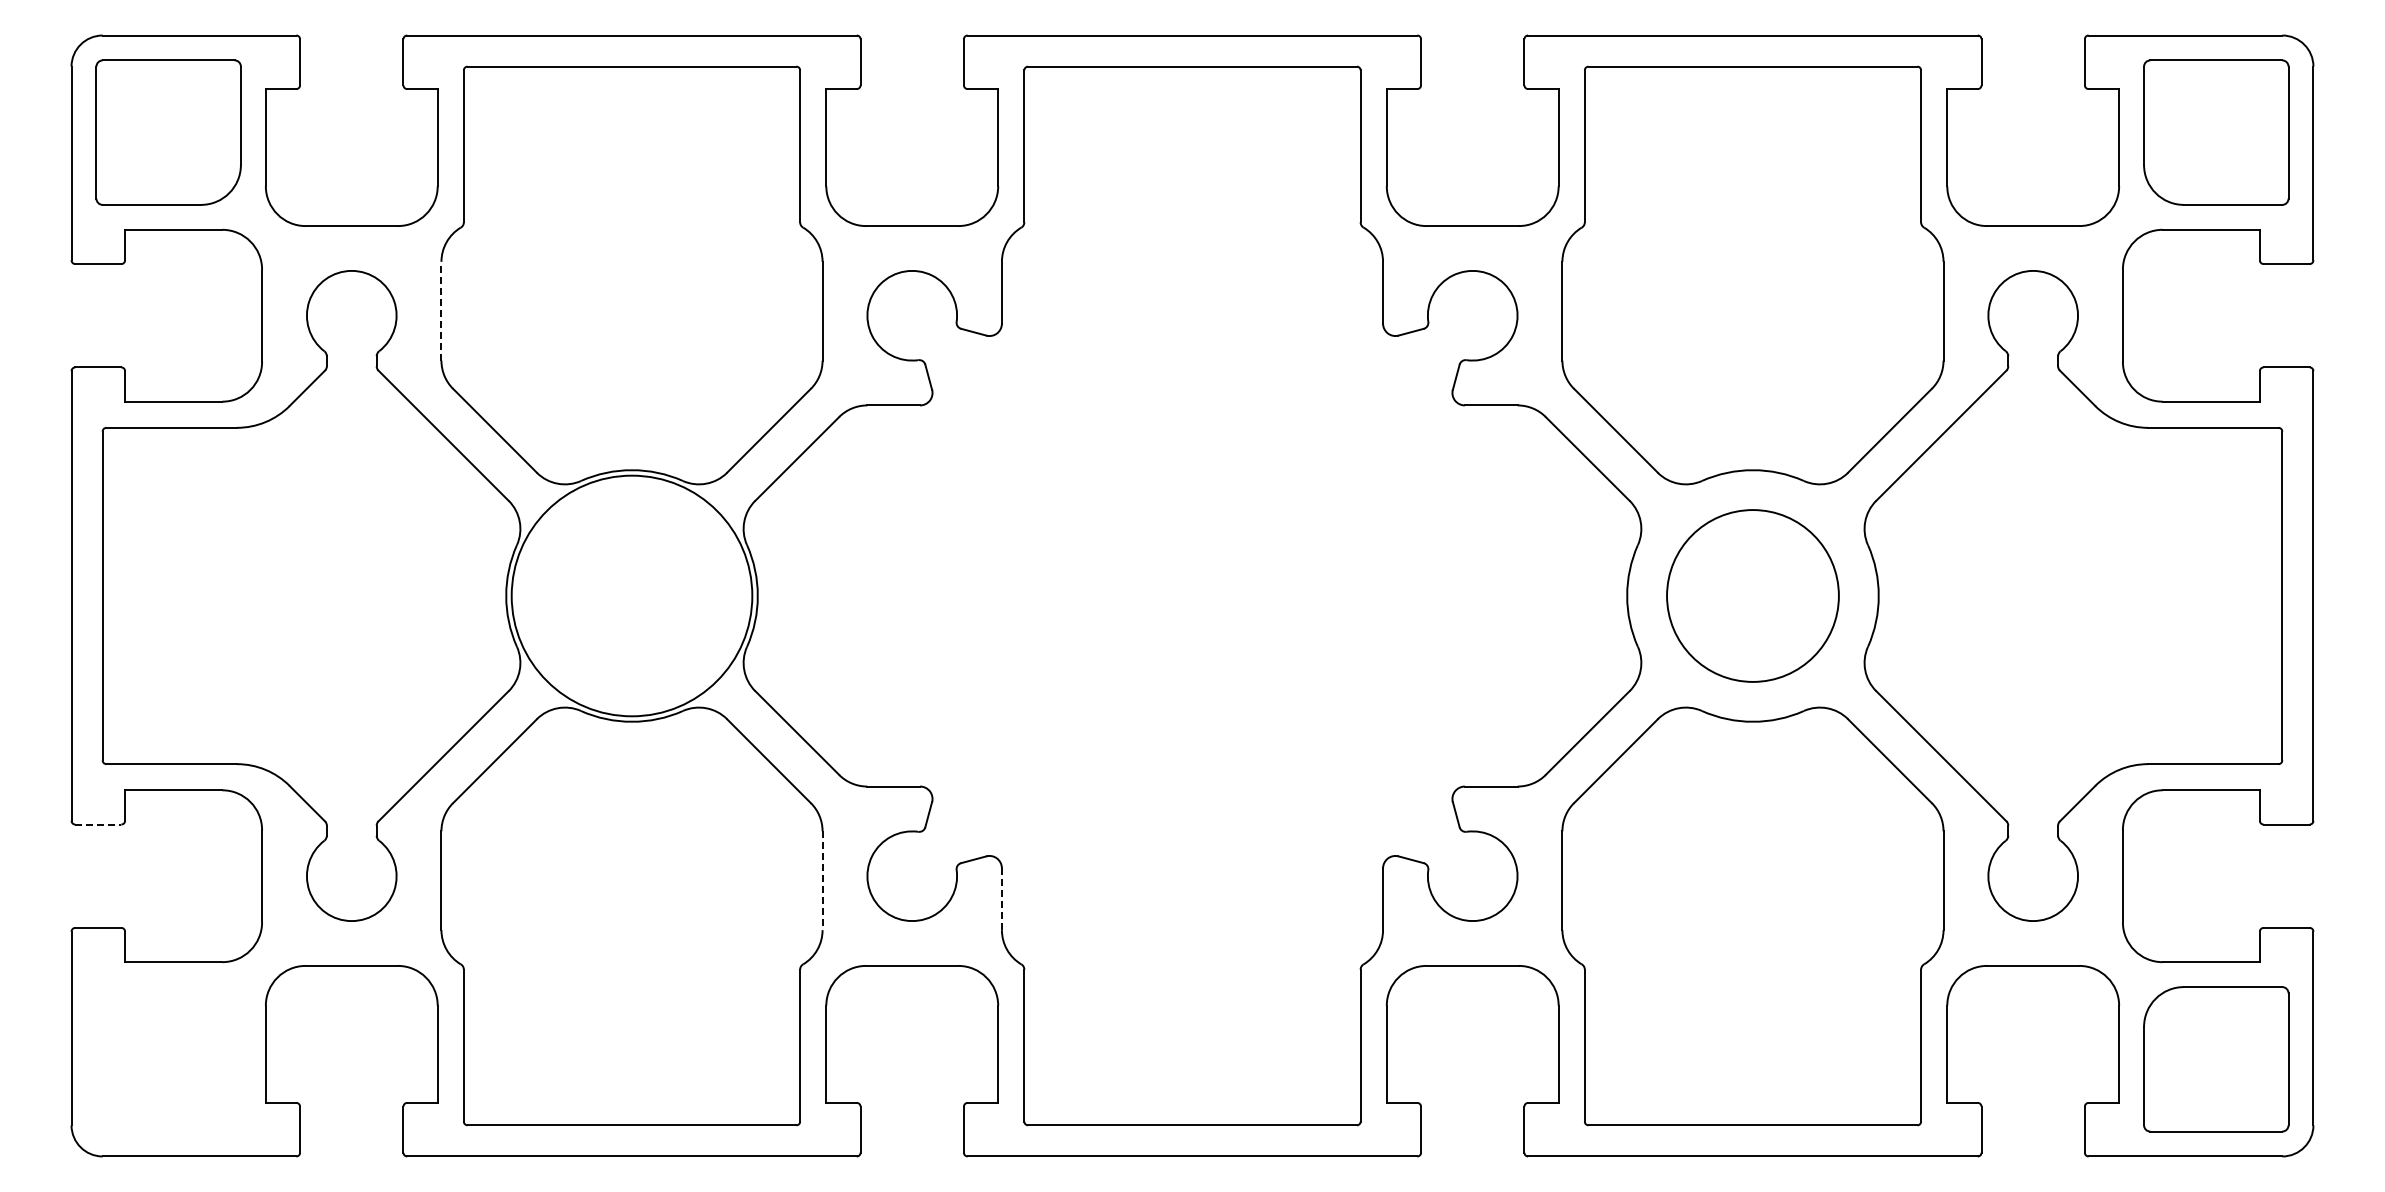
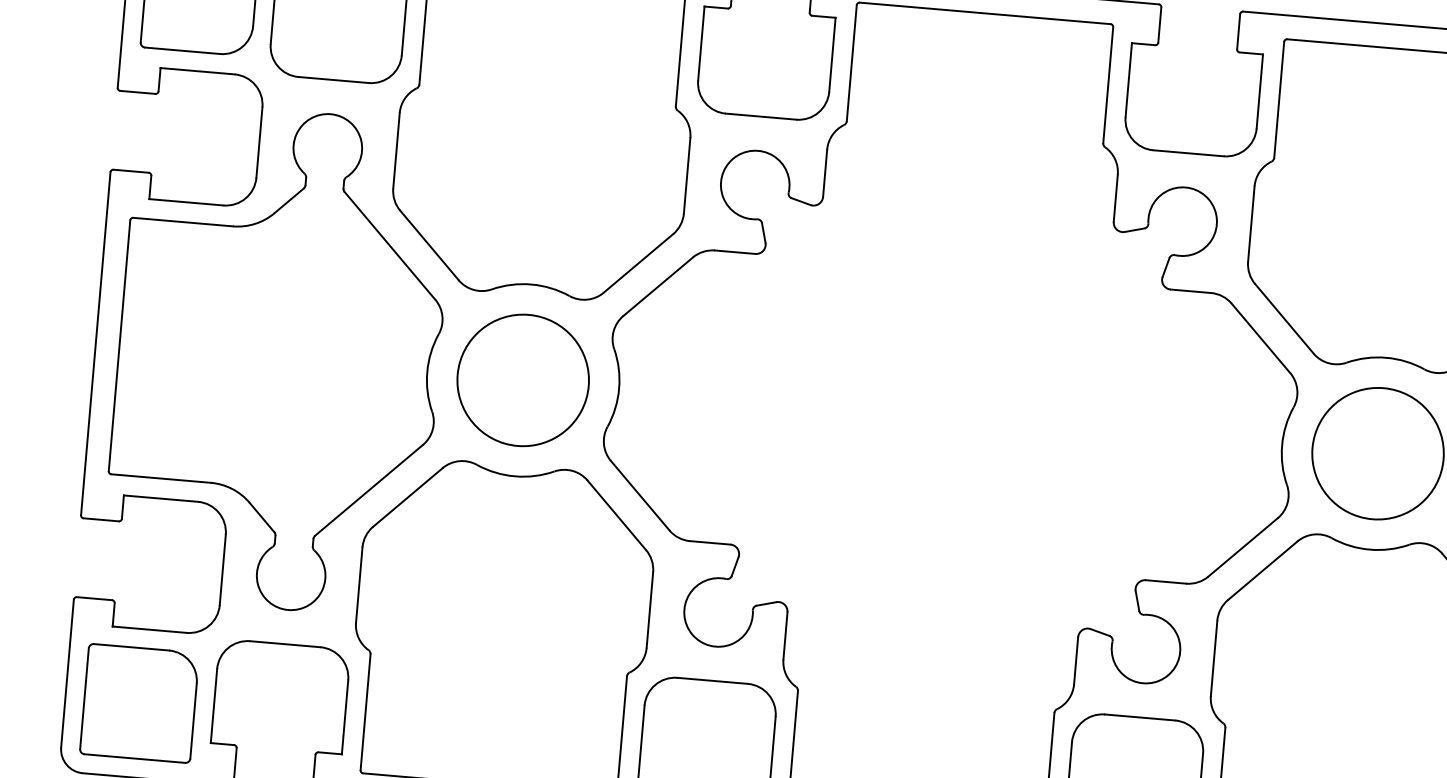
line: (441, 310) -> (396, 150), dashed -> solid
circle: (631, 595) -> (522, 380), size x0.71
line: (98, 824) -> (101, 519), dashed -> solid
line: (822, 881) -> (649, 610), dashed -> solid
line: (1001, 899) -> (785, 636), dashed -> solid
part: (168, 1059) -> (139, 703), added

